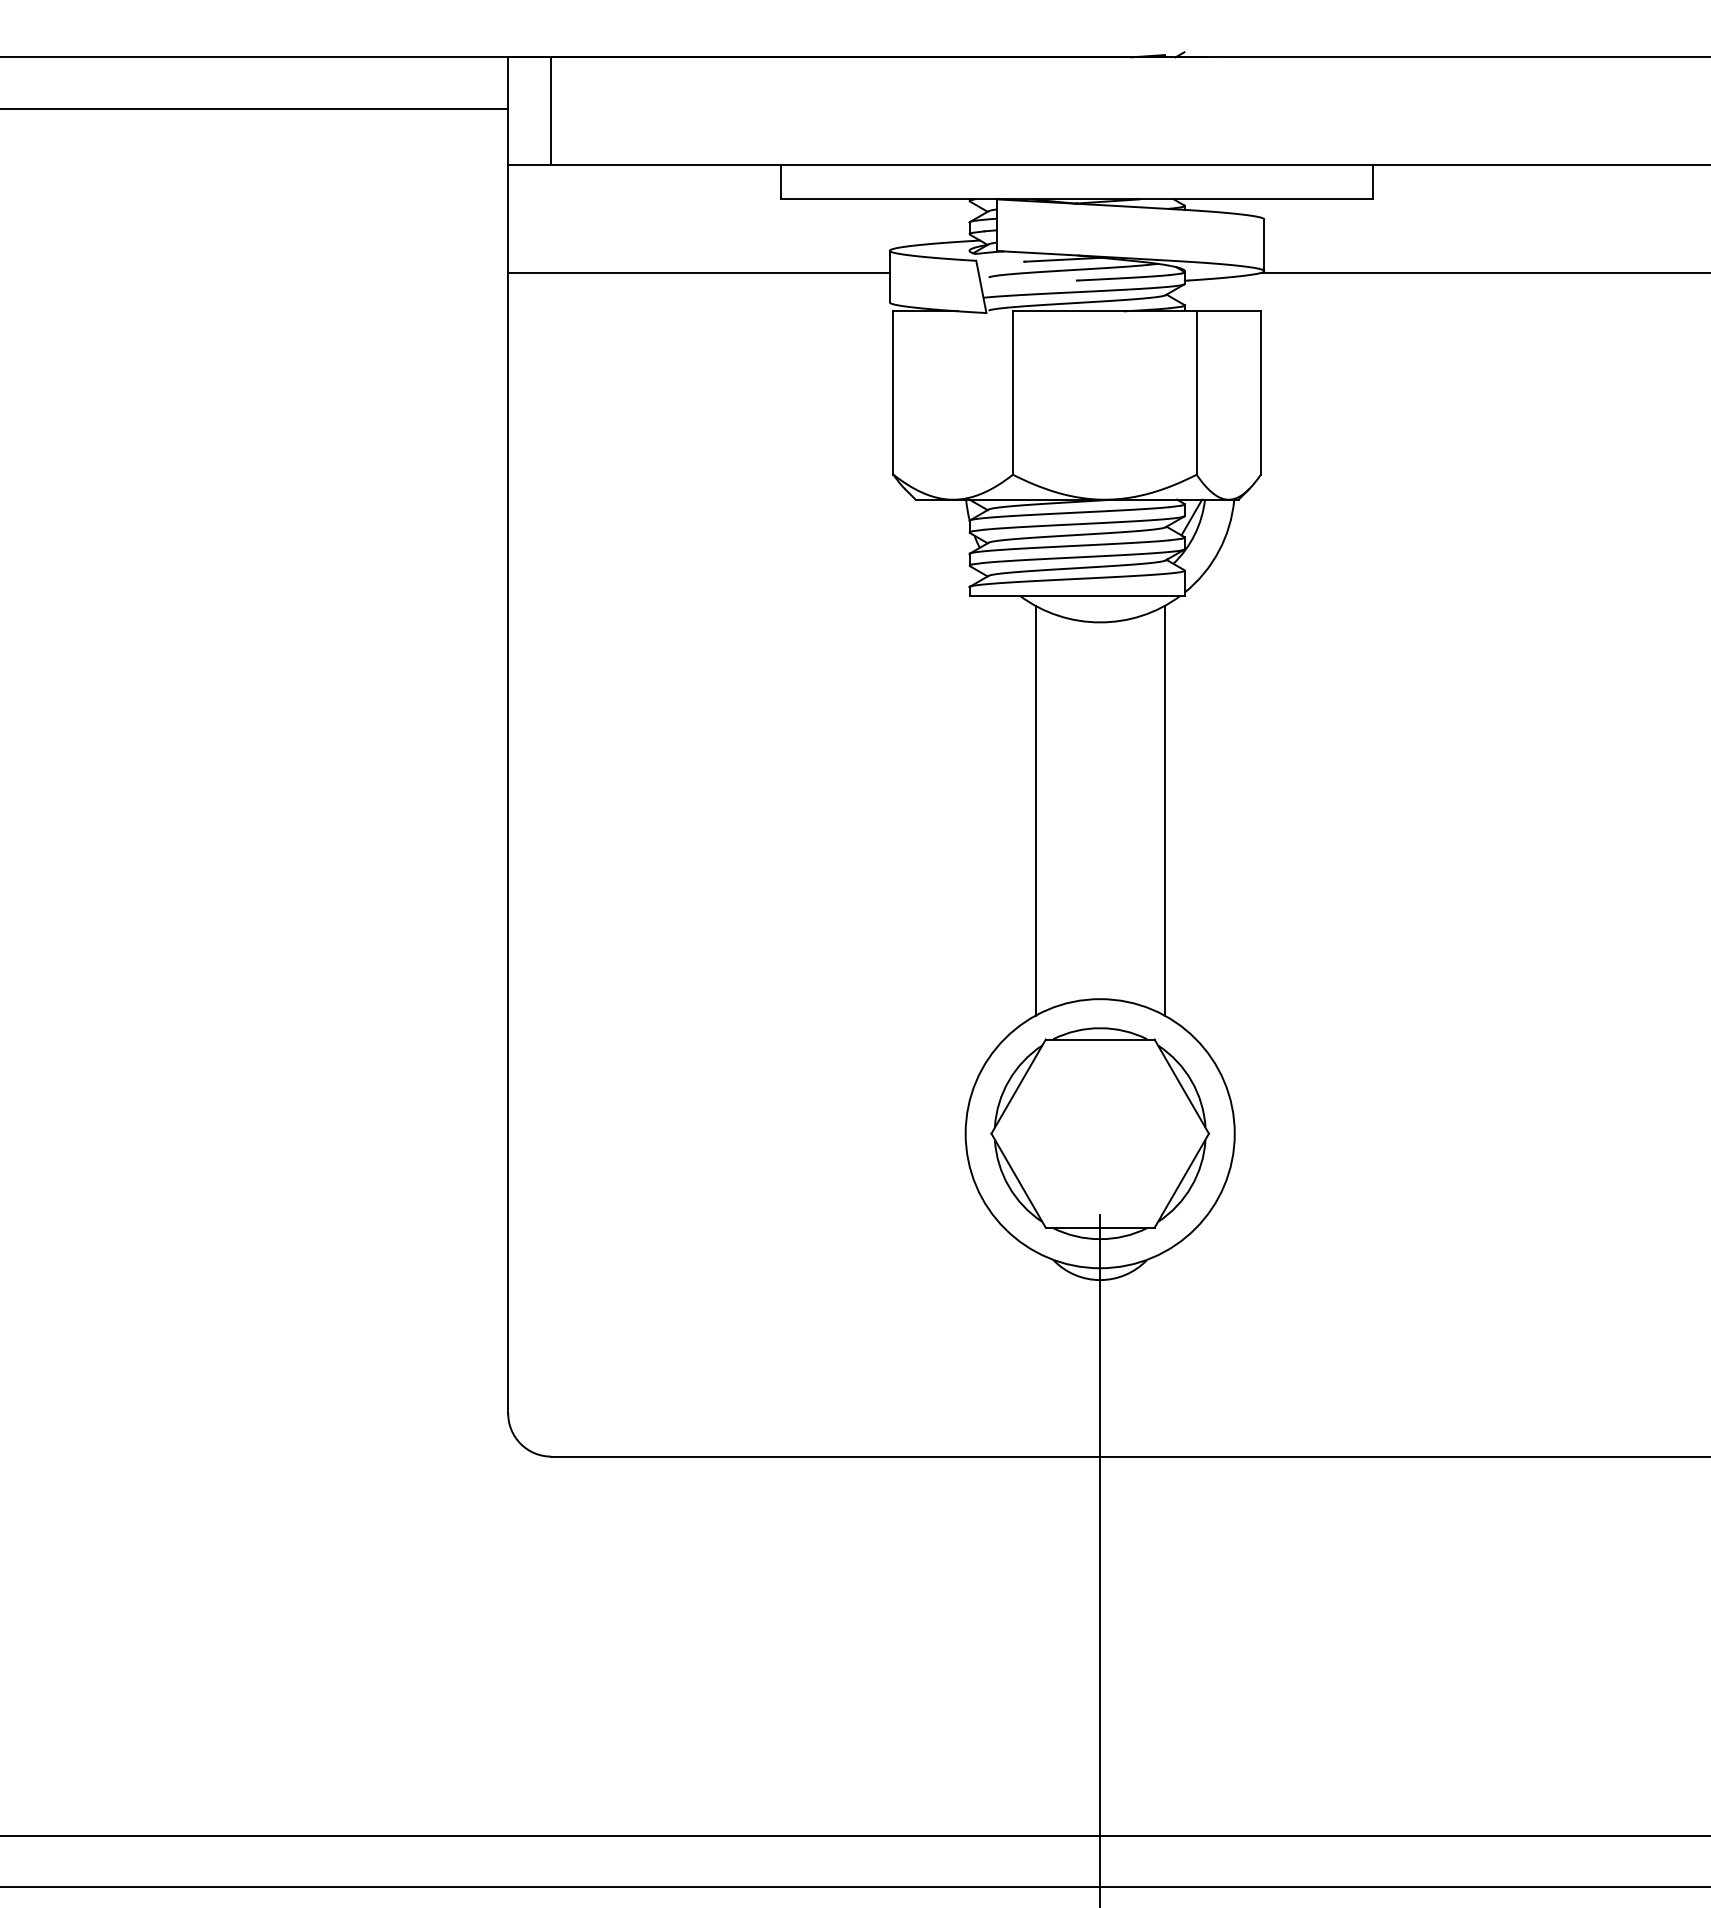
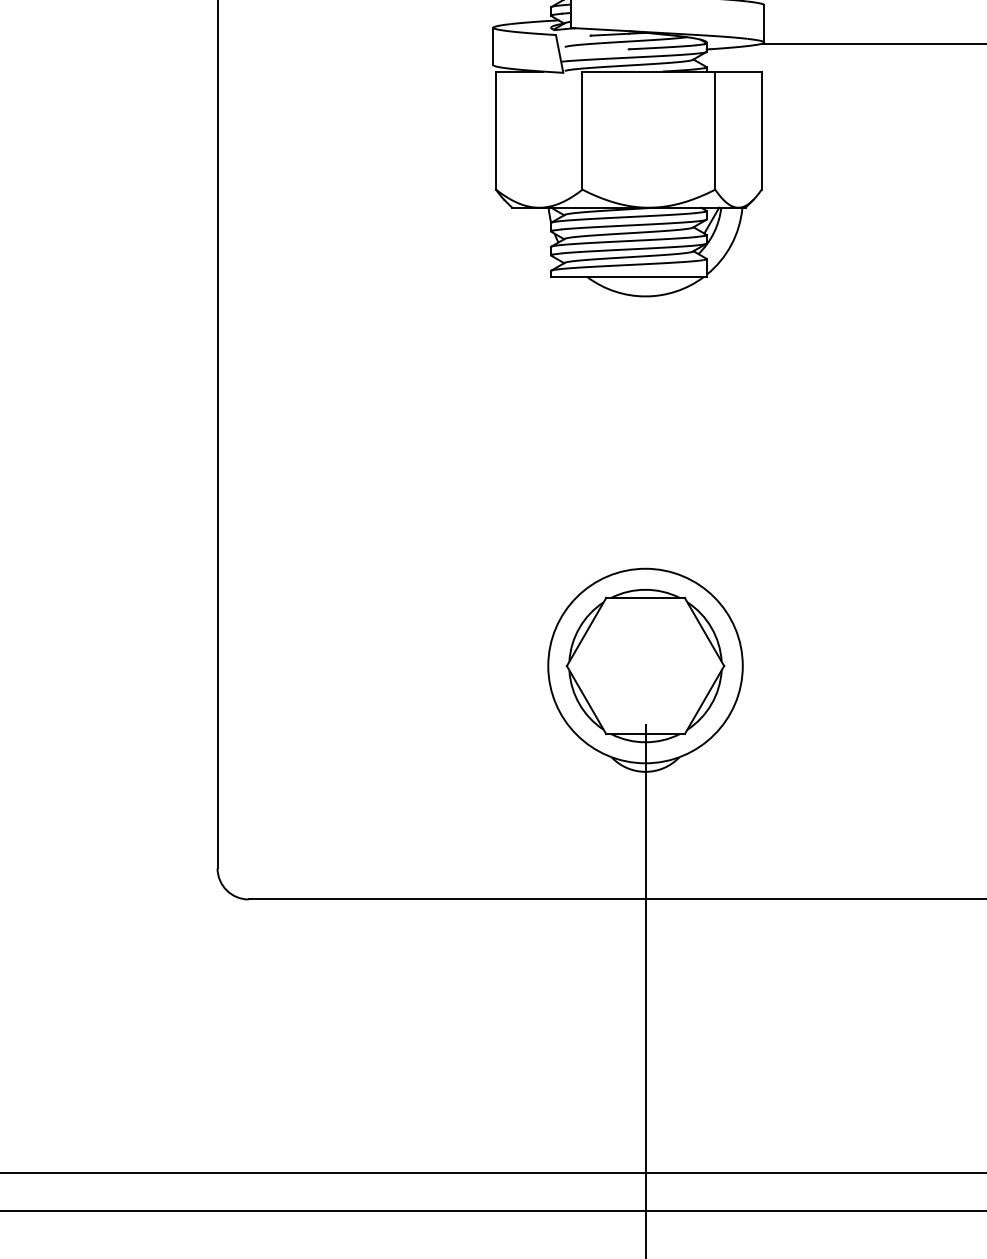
line: (698, 272) -> (355, 43), removed
line: (1035, 810) -> (598, 432), removed
line: (1164, 810) -> (692, 432), removed

